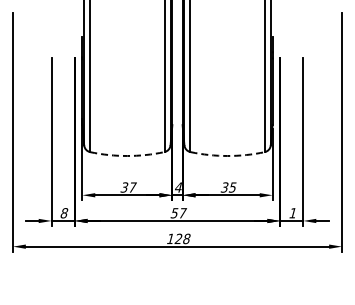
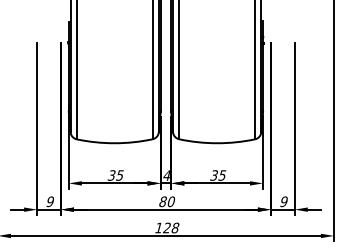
arc: (127, 155) -> (114, 142), dashed -> solid
arc: (227, 155) -> (217, 142), dashed -> solid
text: (132, 187) -> (119, 175), 37 -> 35
text: (64, 213) -> (50, 202), 8 -> 9
text: (178, 213) -> (166, 202), 57 -> 80
text: (292, 213) -> (283, 202), 1 -> 9

